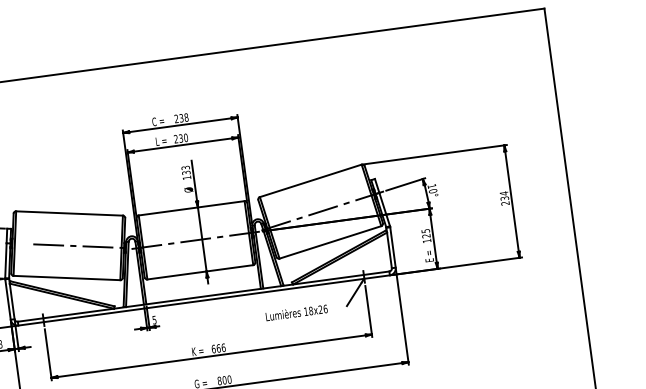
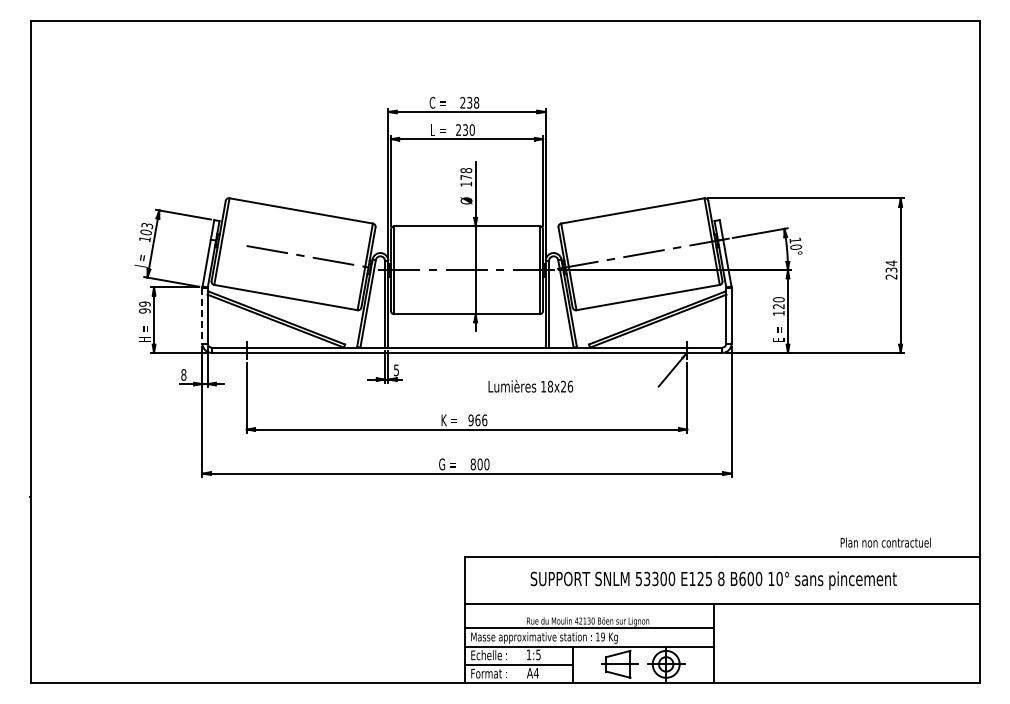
text: (186, 170) -> (466, 173), 133 -> 178
text: (425, 230) -> (778, 299), 125 -> 120
line: (8, 299) -> (202, 315), solid -> dashed
text: (296, 312) -> (530, 385), moved
text: (213, 349) -> (470, 420), 666 -> 966

